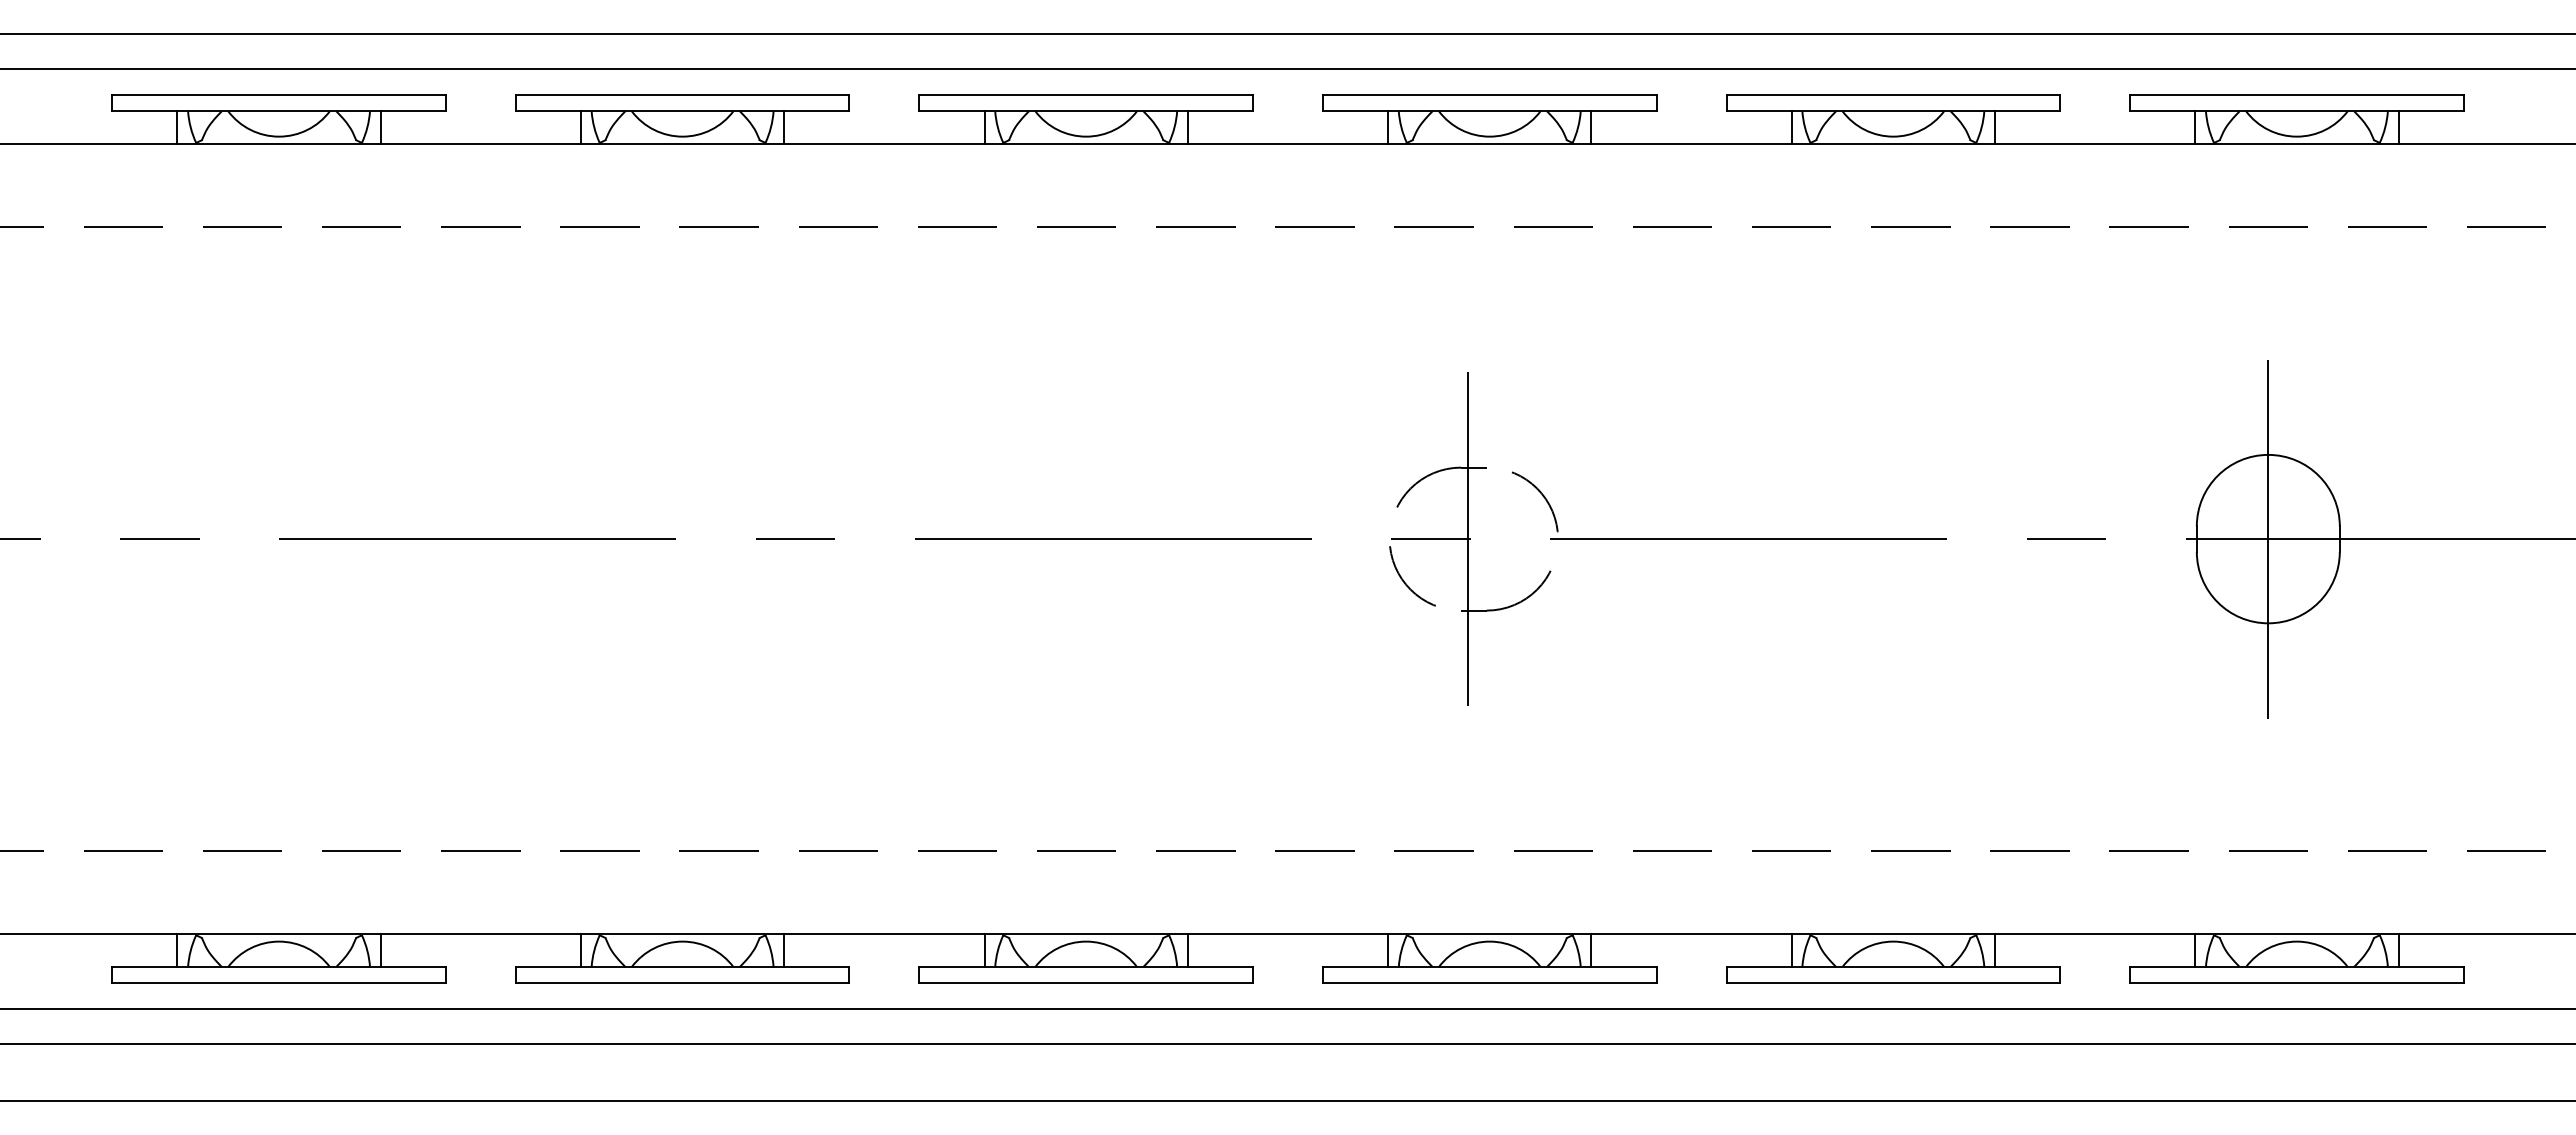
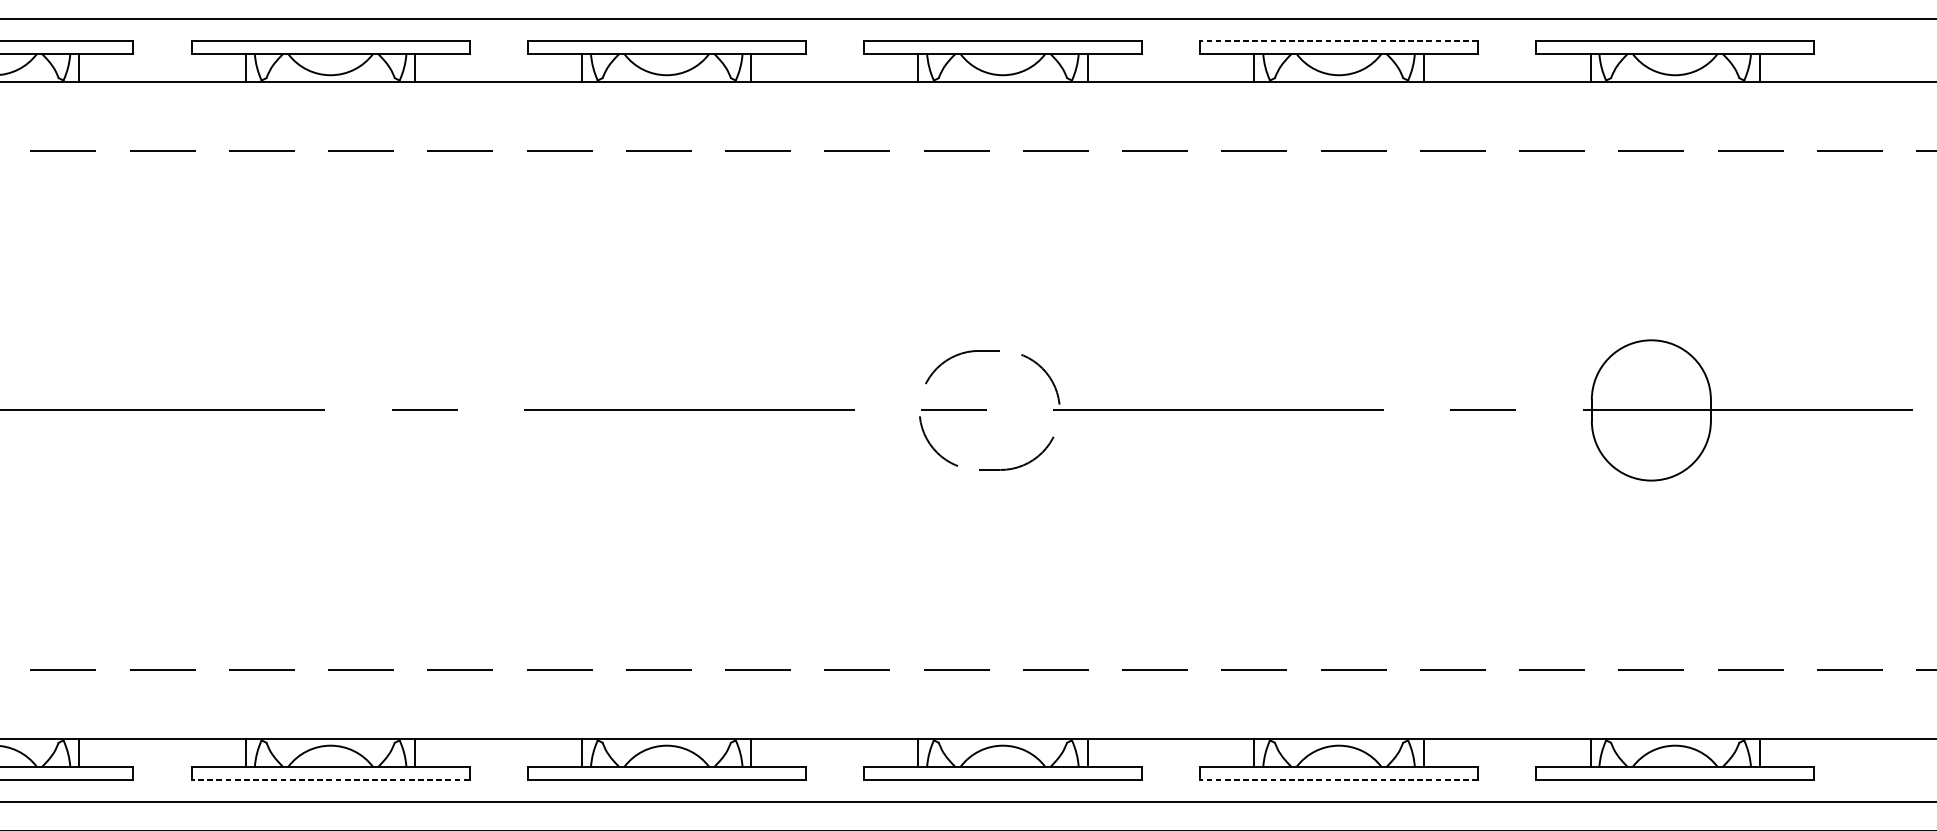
line: (1893, 95) -> (1339, 40), solid -> dashed
line: (1467, 538) -> (984, 409), removed
line: (2268, 538) -> (1651, 409), removed
line: (682, 982) -> (330, 779), solid -> dashed
line: (1893, 982) -> (1339, 779), solid -> dashed

